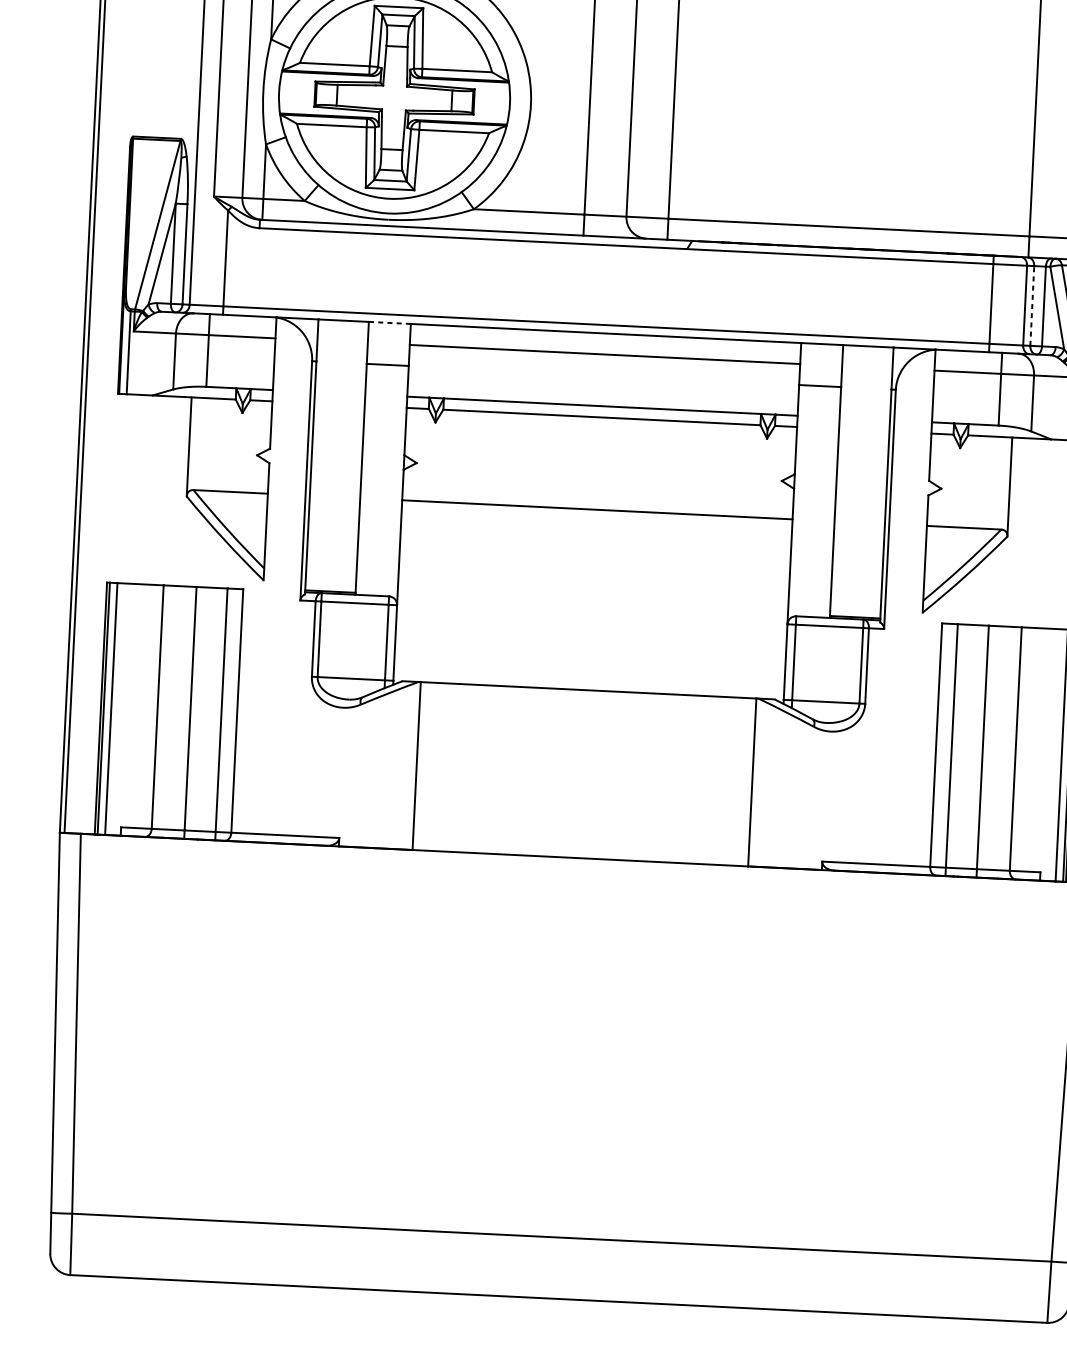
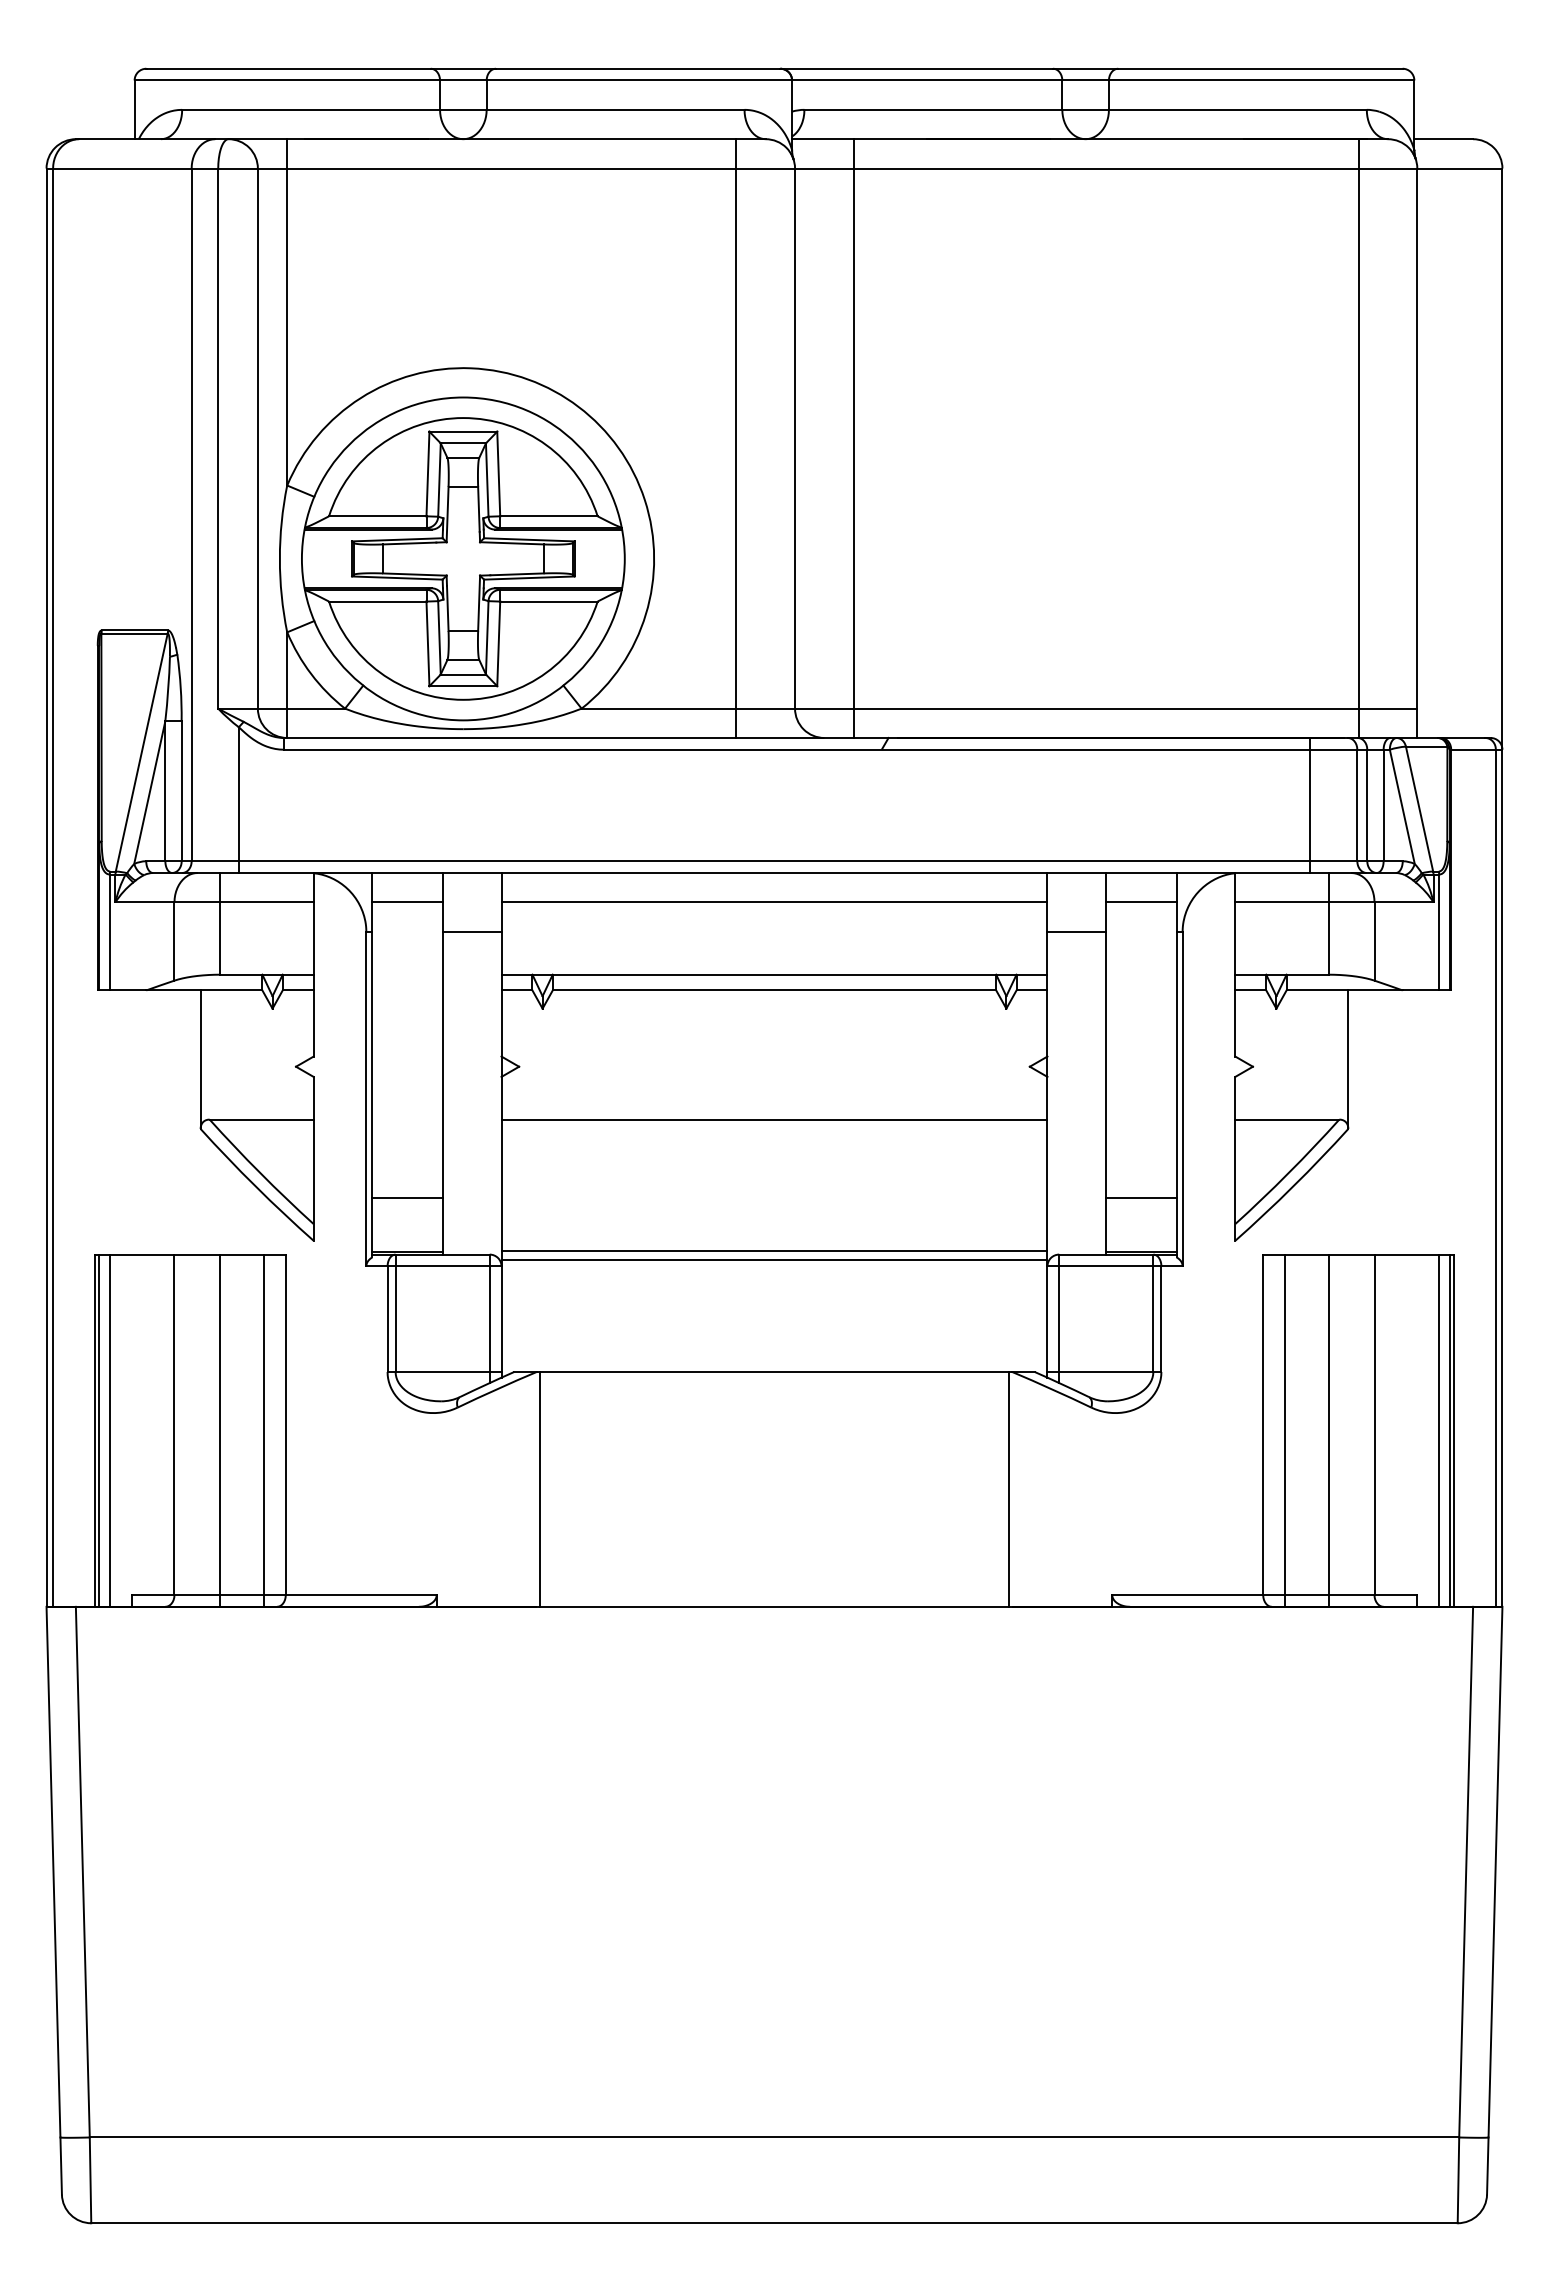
line: (1032, 305) -> (1367, 805), dashed -> solid
line: (389, 323) -> (471, 873), dashed -> solid
line: (342, 341) -> (407, 902), added
line: (867, 367) -> (1141, 902), added
line: (332, 553) -> (407, 1198), added
line: (857, 579) -> (1141, 1198), added
line: (592, 604) -> (774, 1251), added
line: (592, 610) -> (774, 1260), added

